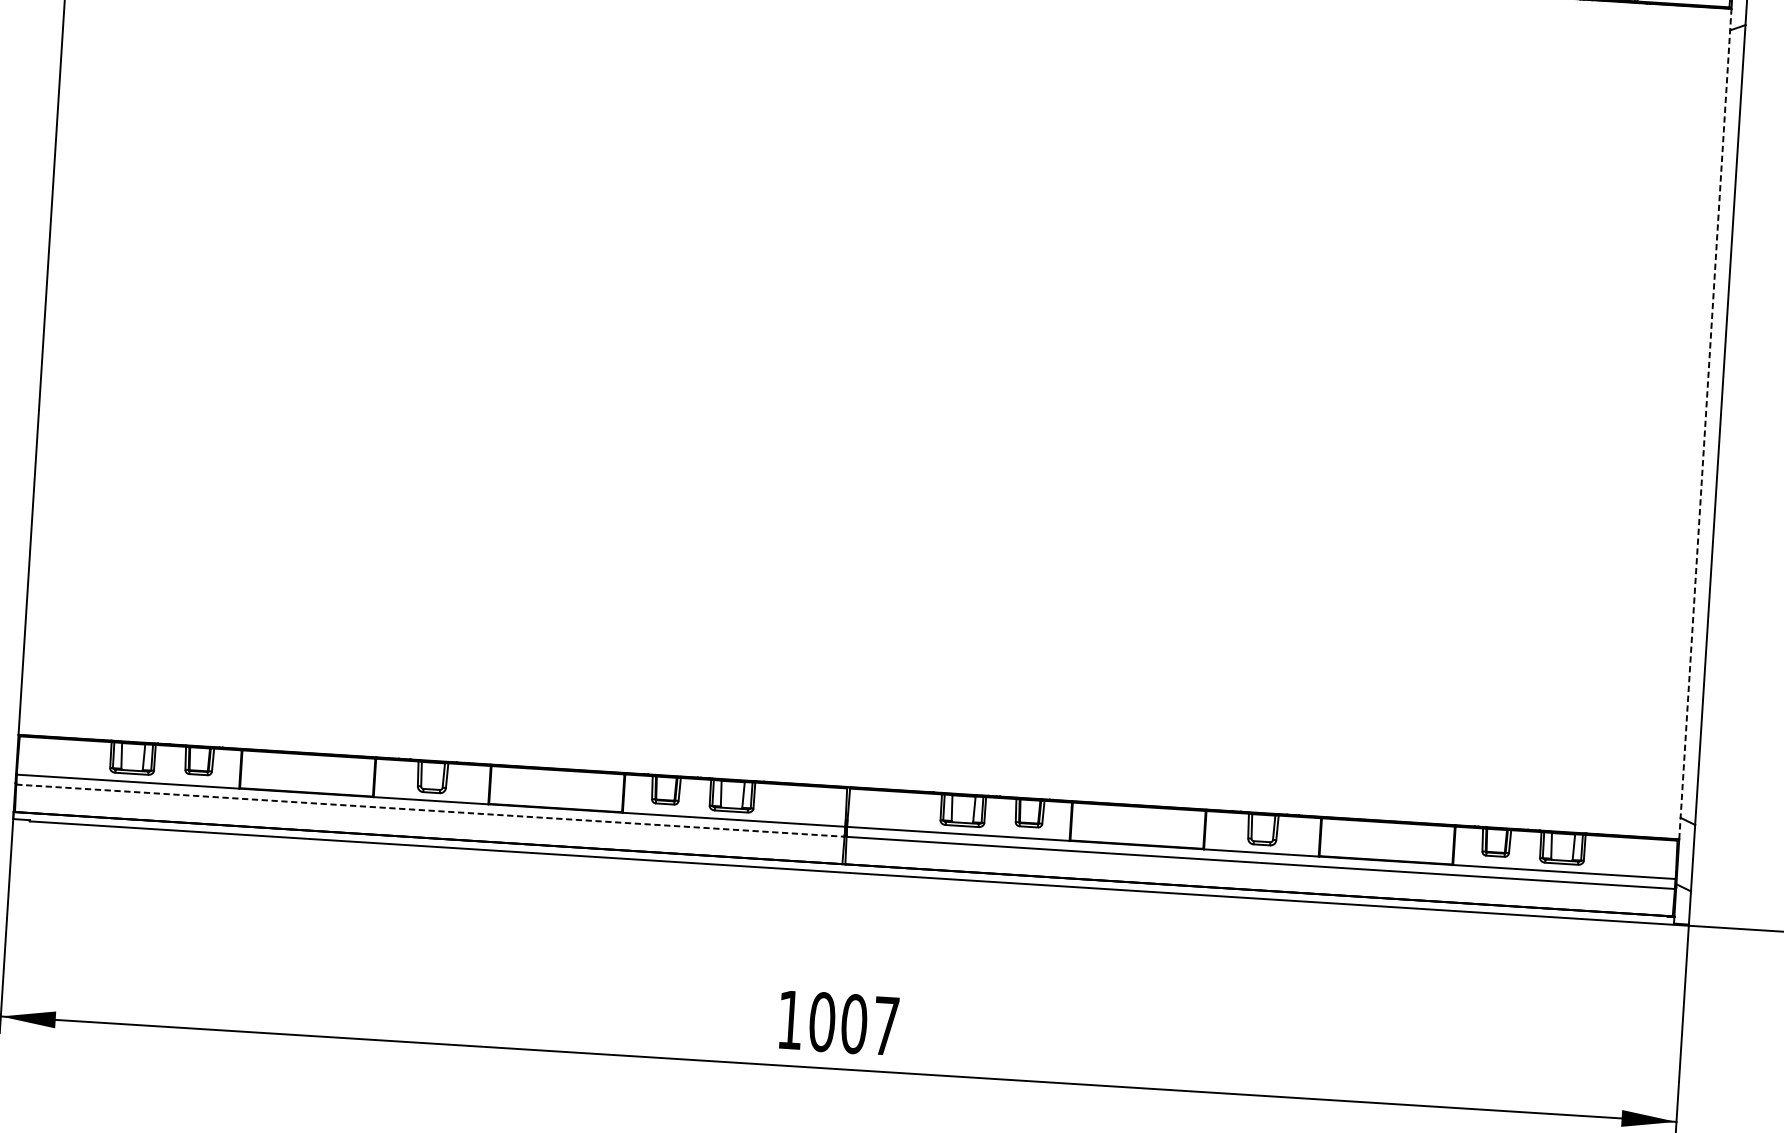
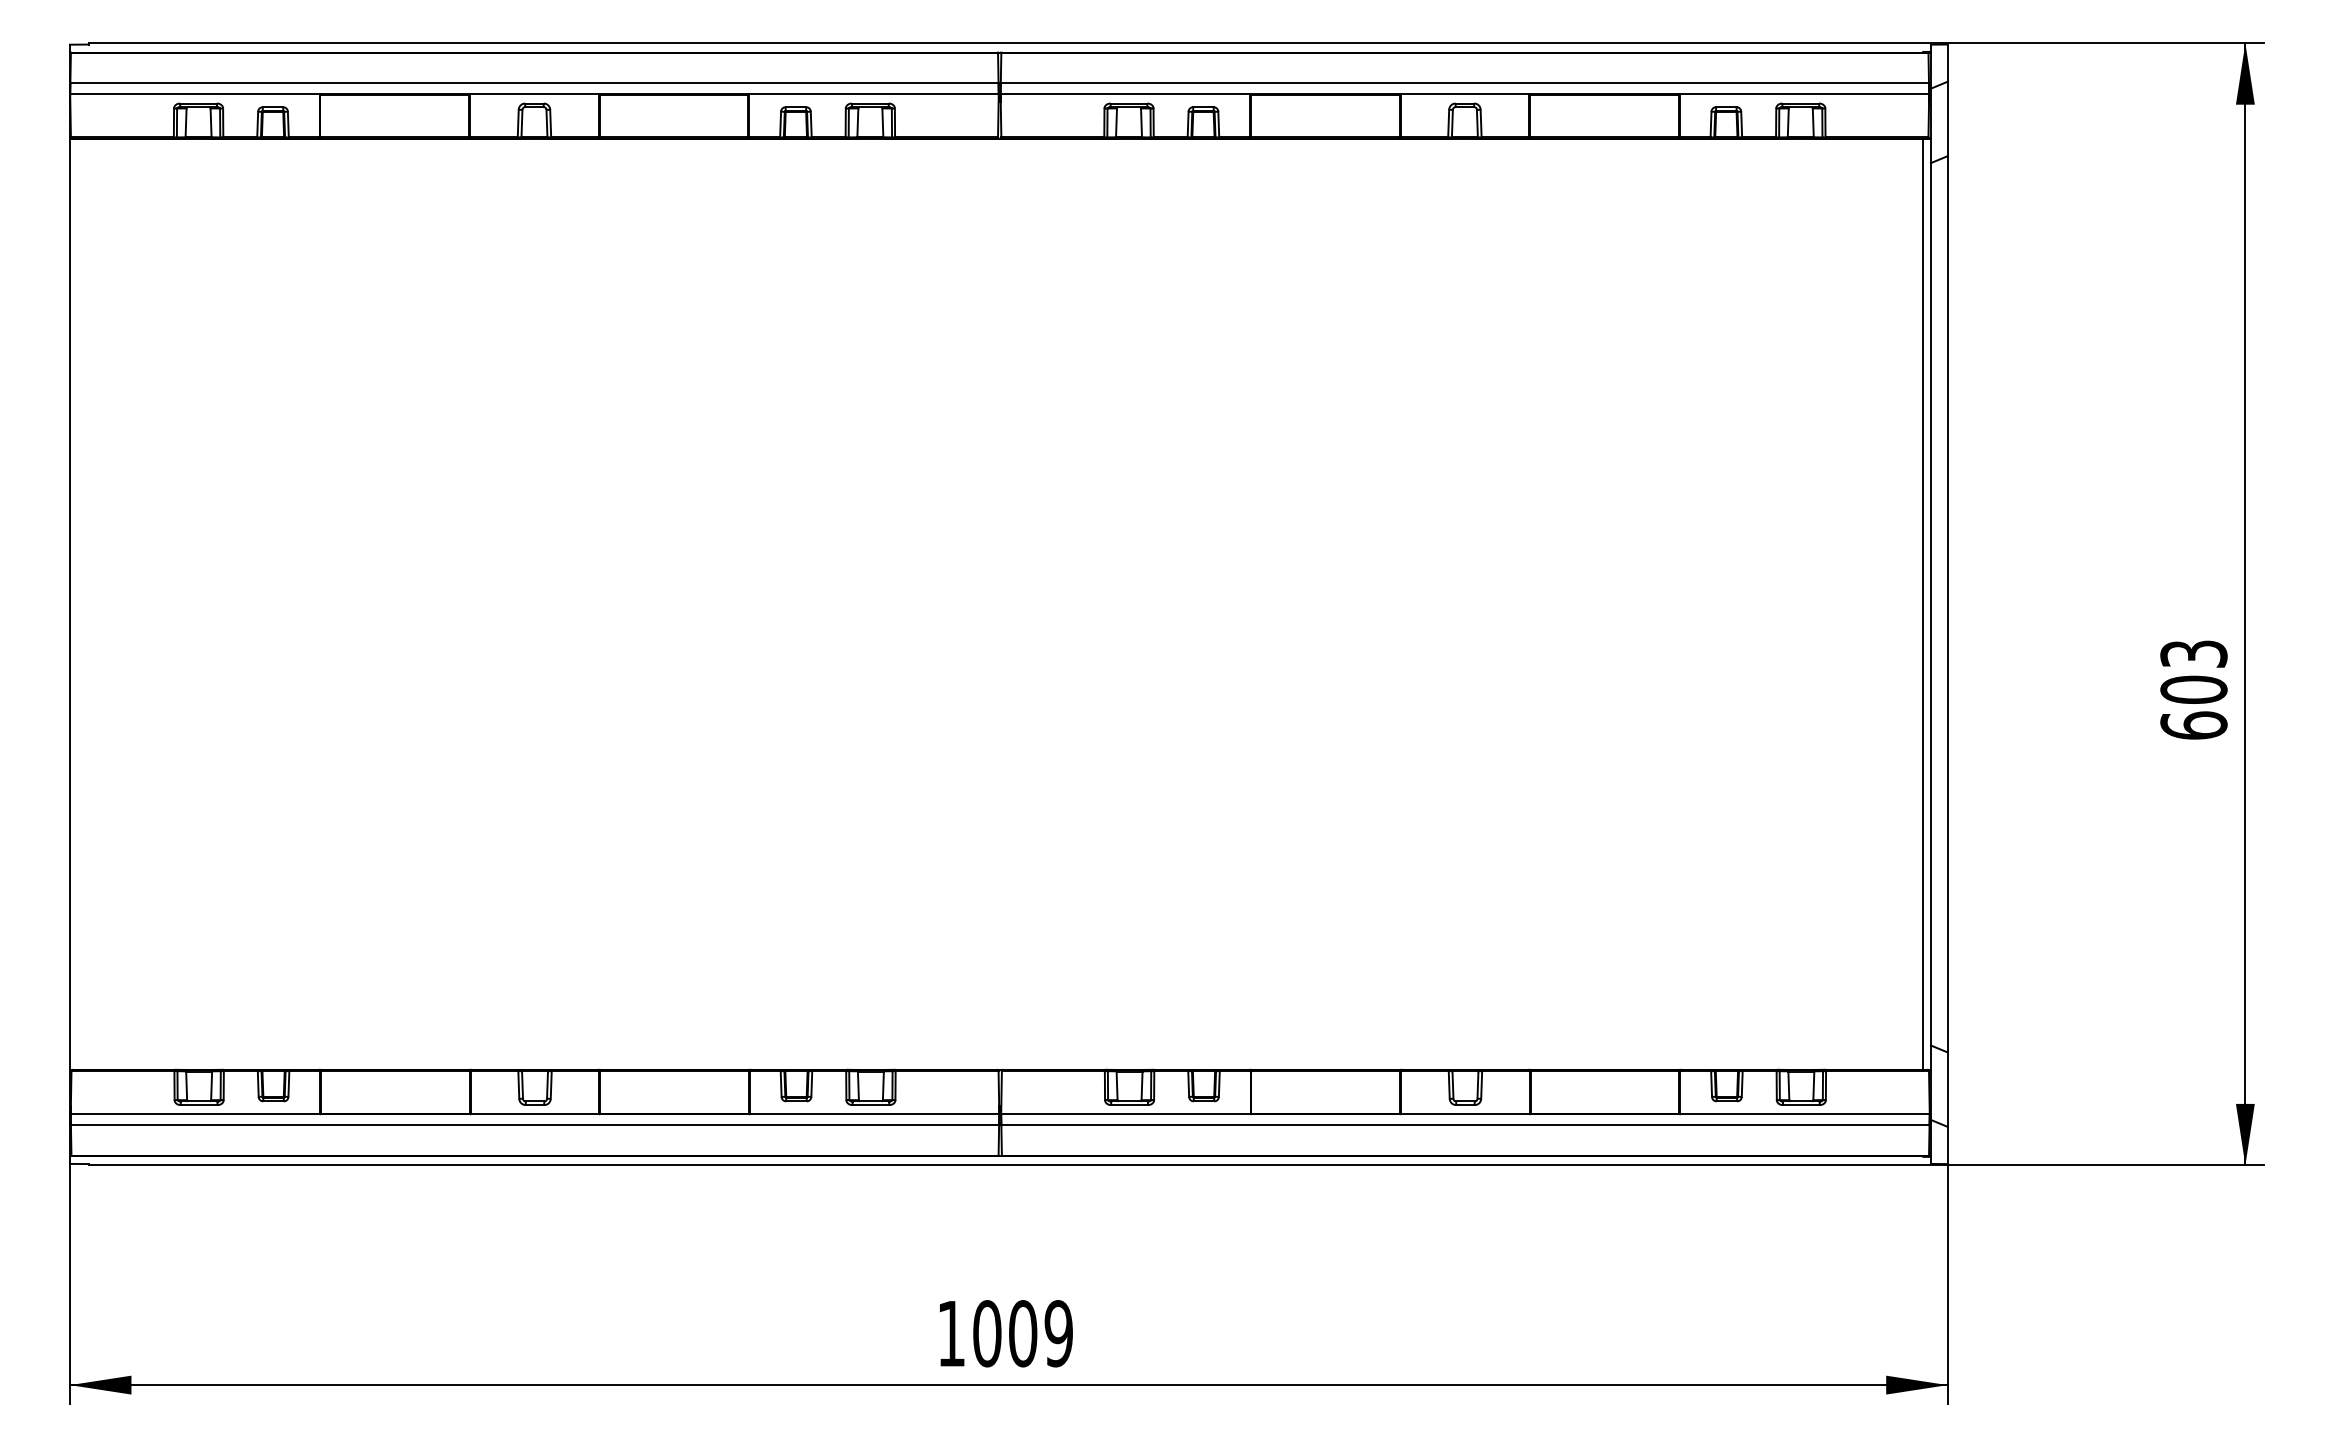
line: (1698, 423) -> (1923, 604), added
line: (1705, 423) -> (1930, 603), dashed -> solid
line: (430, 810) -> (535, 1125), dashed -> solid
text: (885, 1025) -> (1058, 1333), 1007 -> 1009

